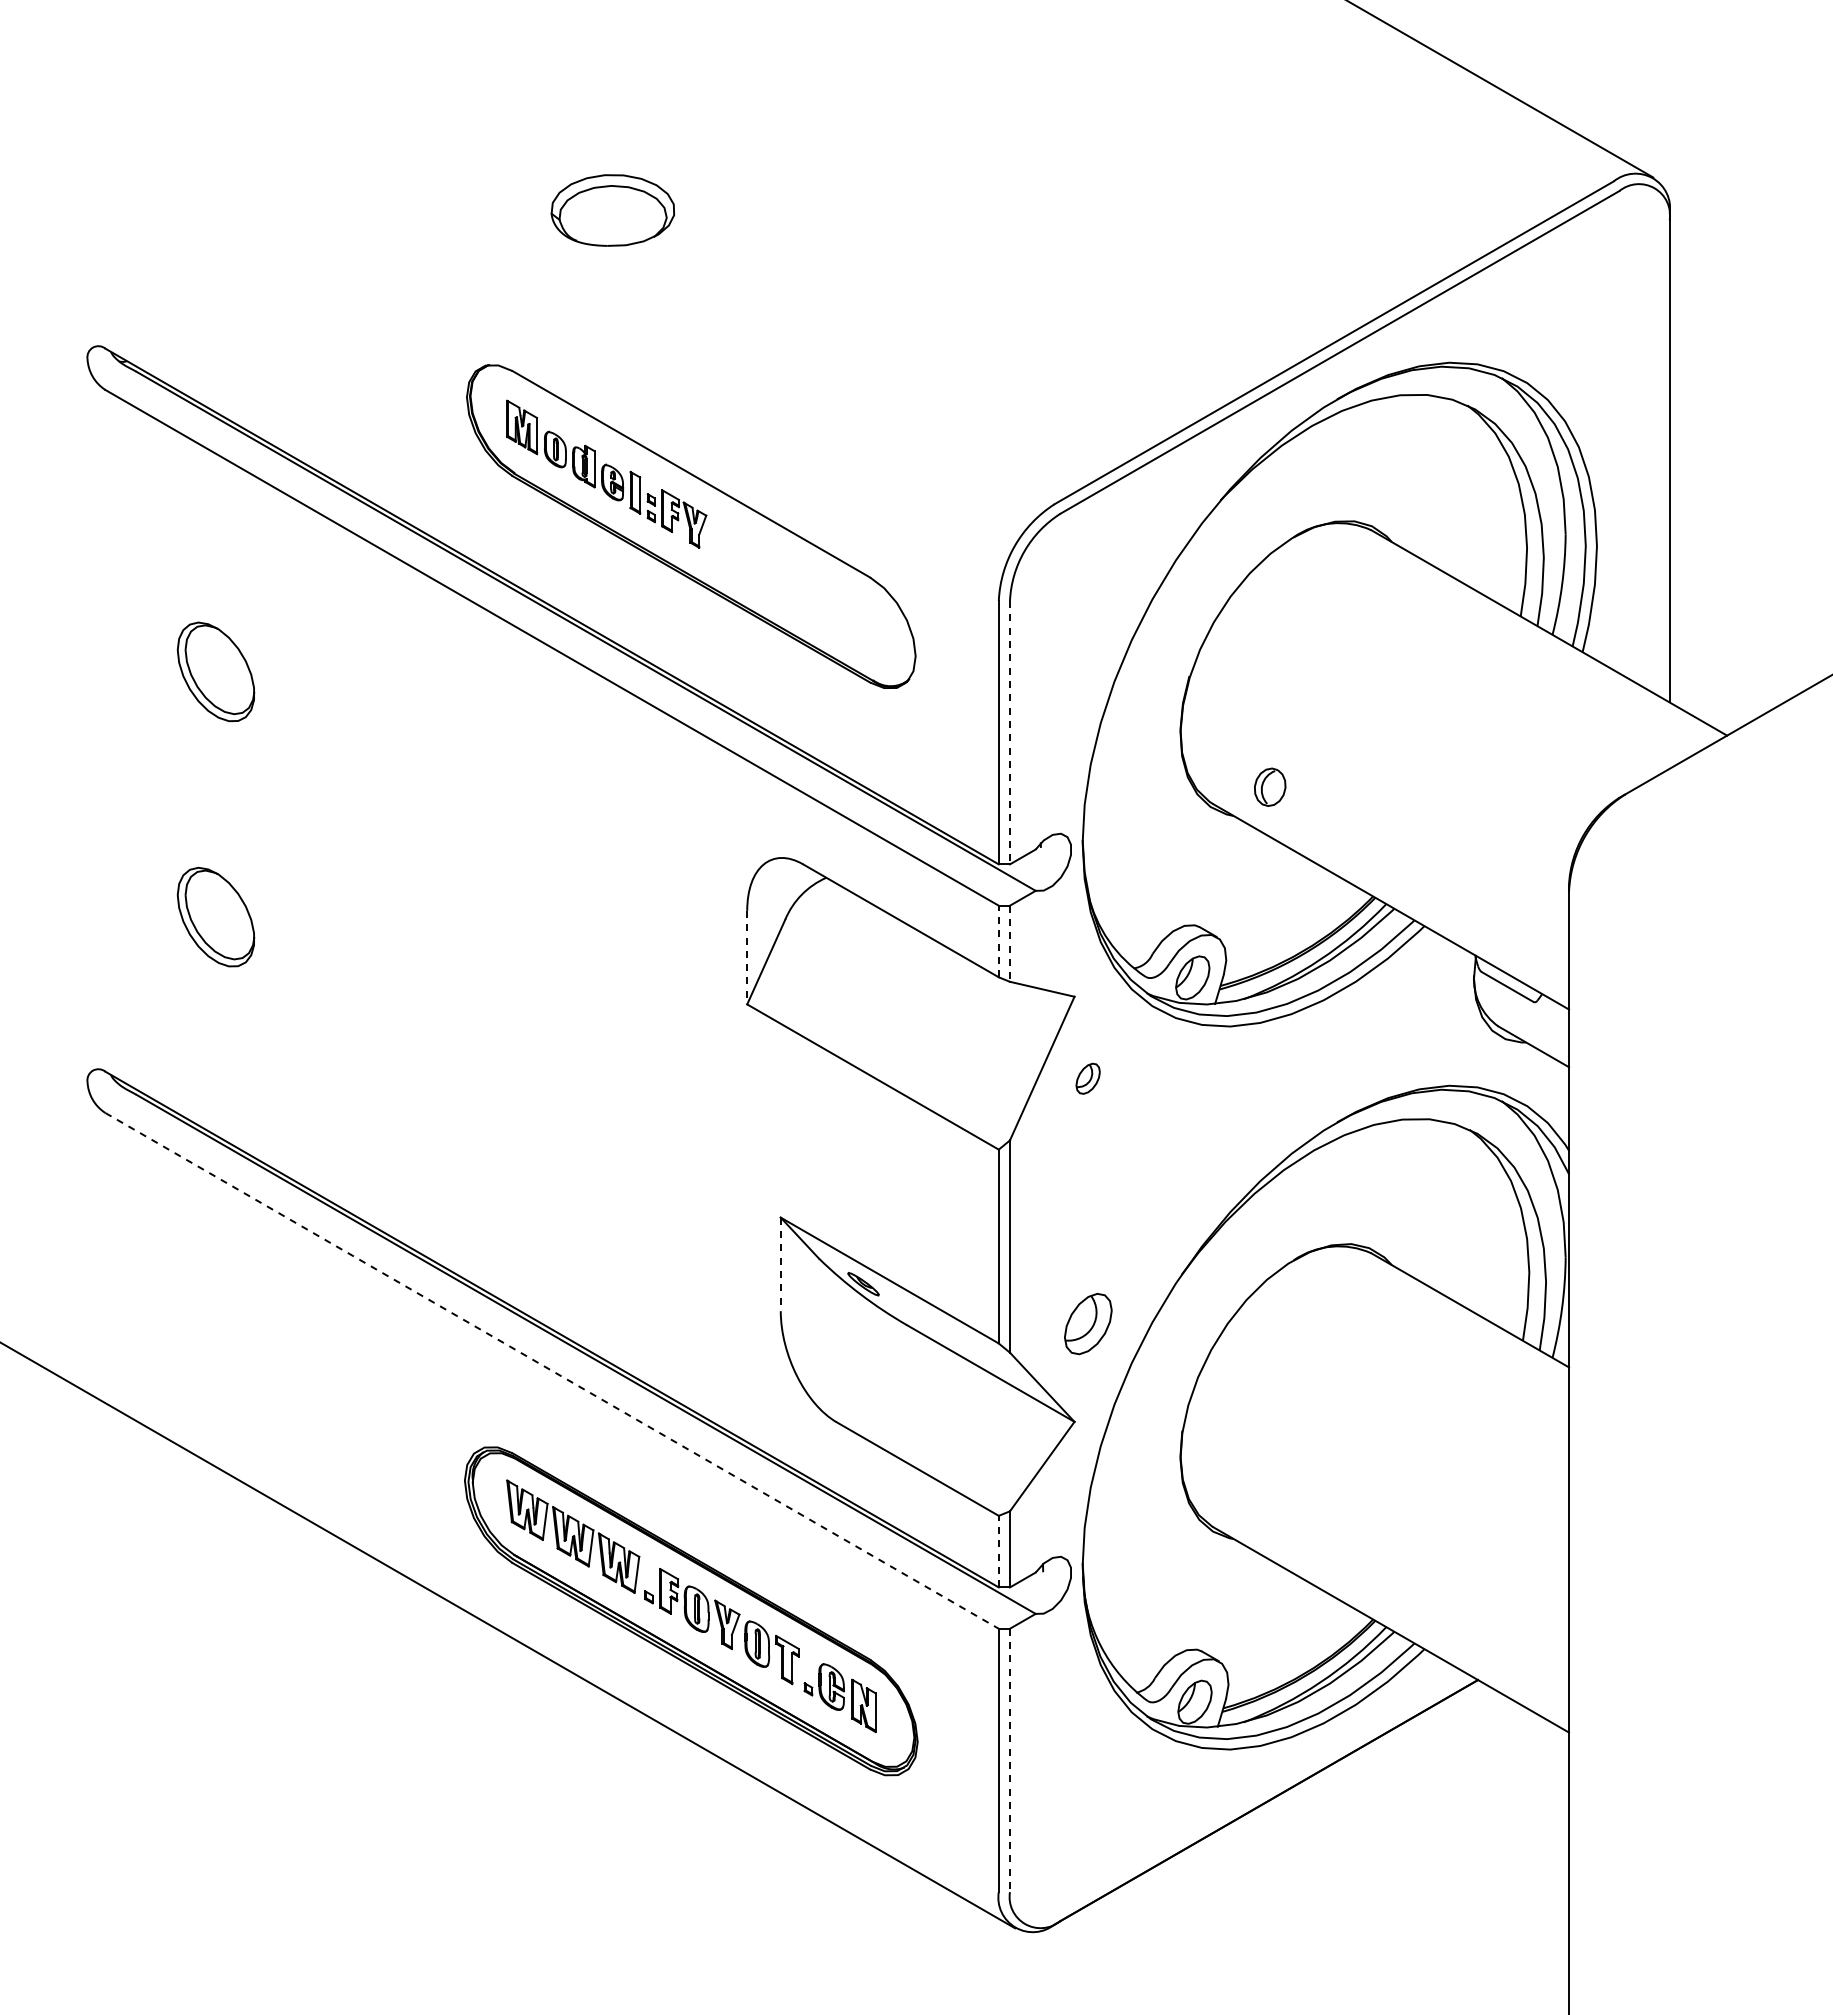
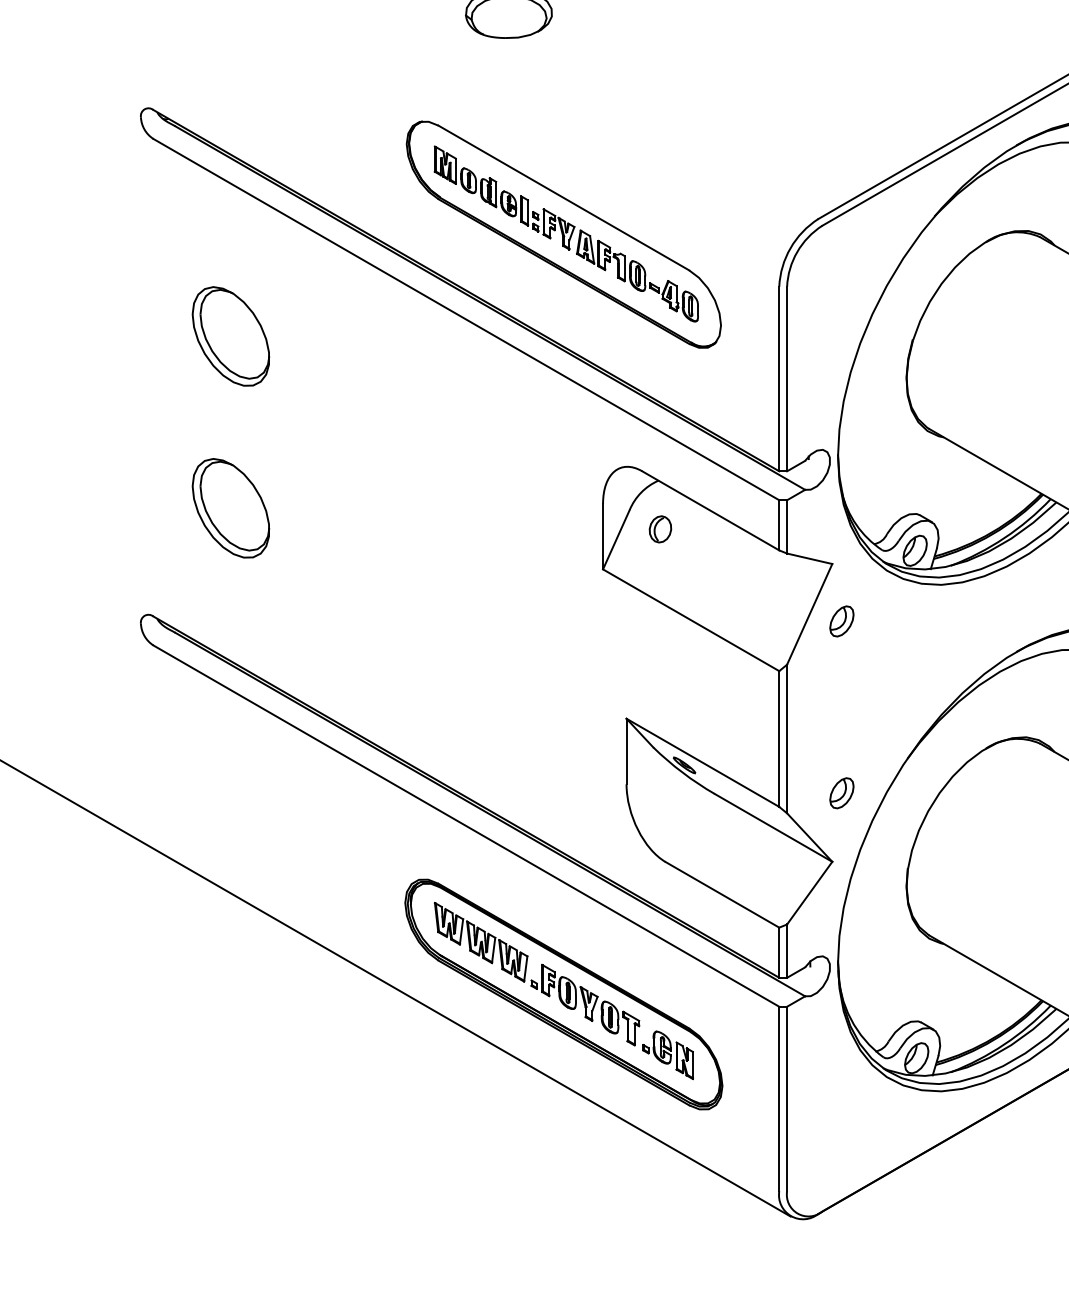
part: (796, 585) -> (637, 275), added
part: (215, 671) -> (230, 336), size x1.43
line: (1009, 732) -> (786, 378), dashed -> solid
part: (1270, 786) -> (660, 528), moved
part: (215, 916) -> (230, 507), size x1.43
line: (998, 941) -> (779, 525), dashed -> solid
line: (1009, 944) -> (786, 527), dashed -> solid
line: (747, 957) -> (603, 536), dashed -> solid
part: (1087, 1078) -> (841, 621), size x1.43
line: (780, 1264) -> (626, 751), dashed -> solid
part: (1087, 1323) -> (841, 792), size x0.71
line: (552, 1370) -> (466, 825), dashed -> solid
line: (998, 1551) -> (779, 952), dashed -> solid
line: (1009, 1760) -> (786, 1099), dashed -> solid

